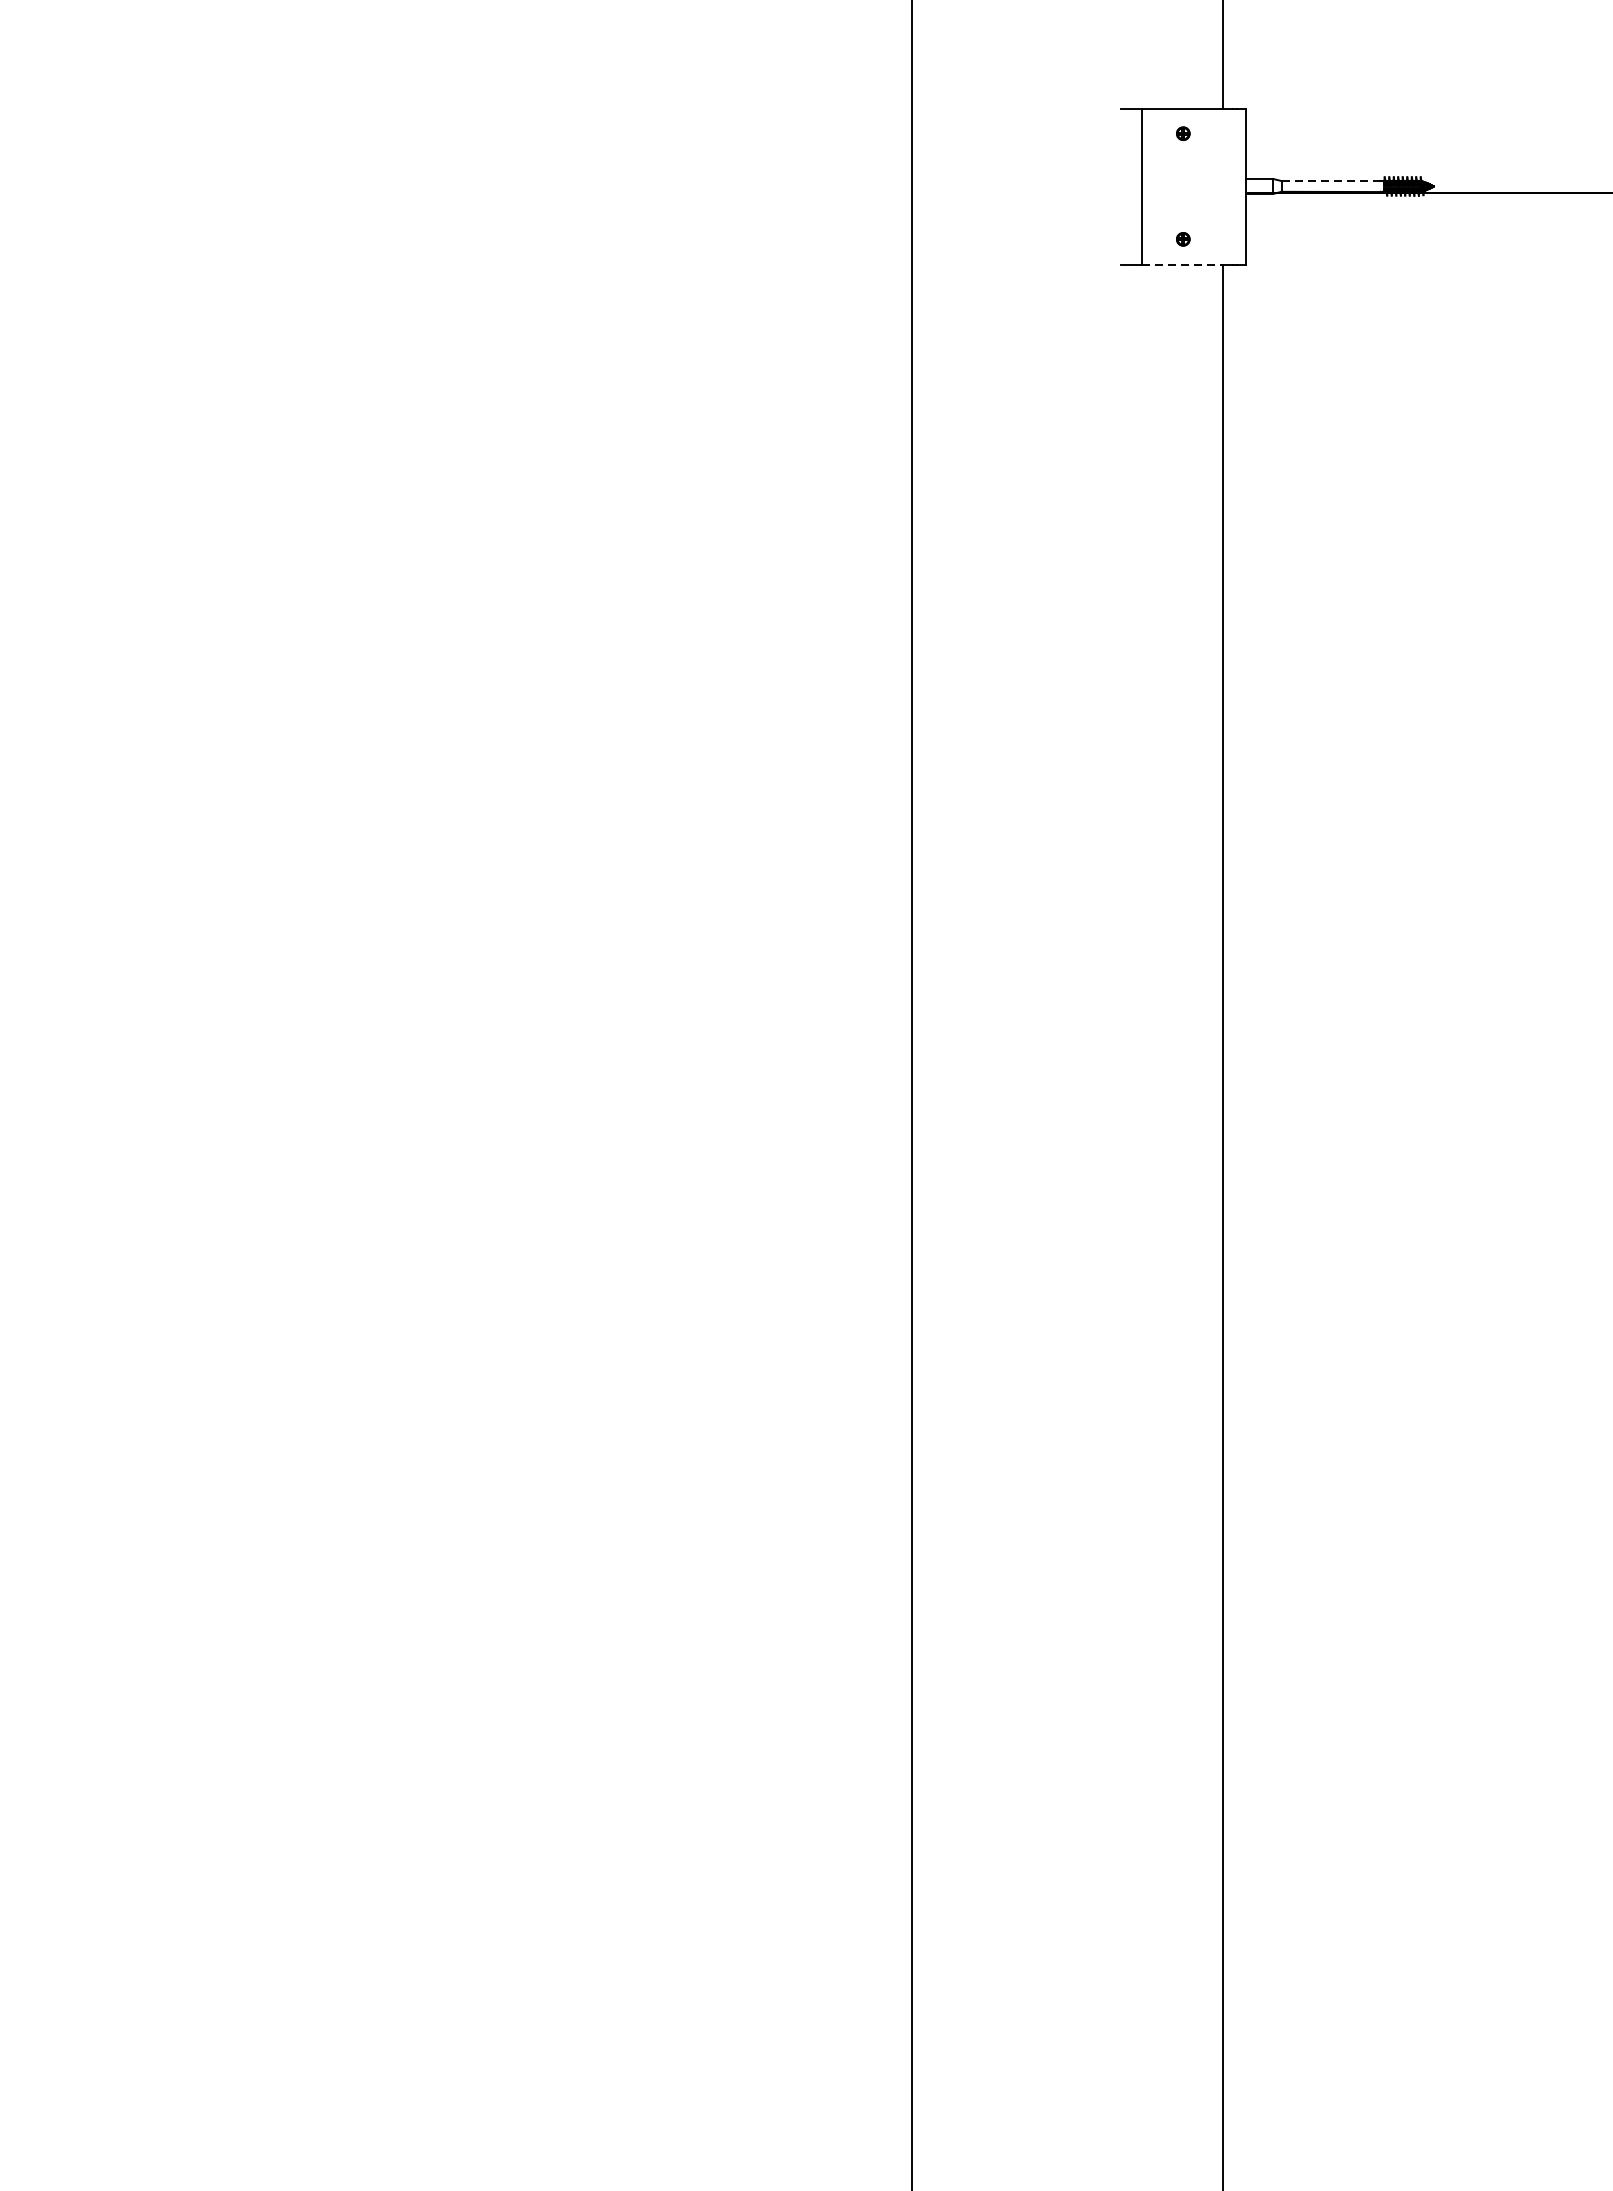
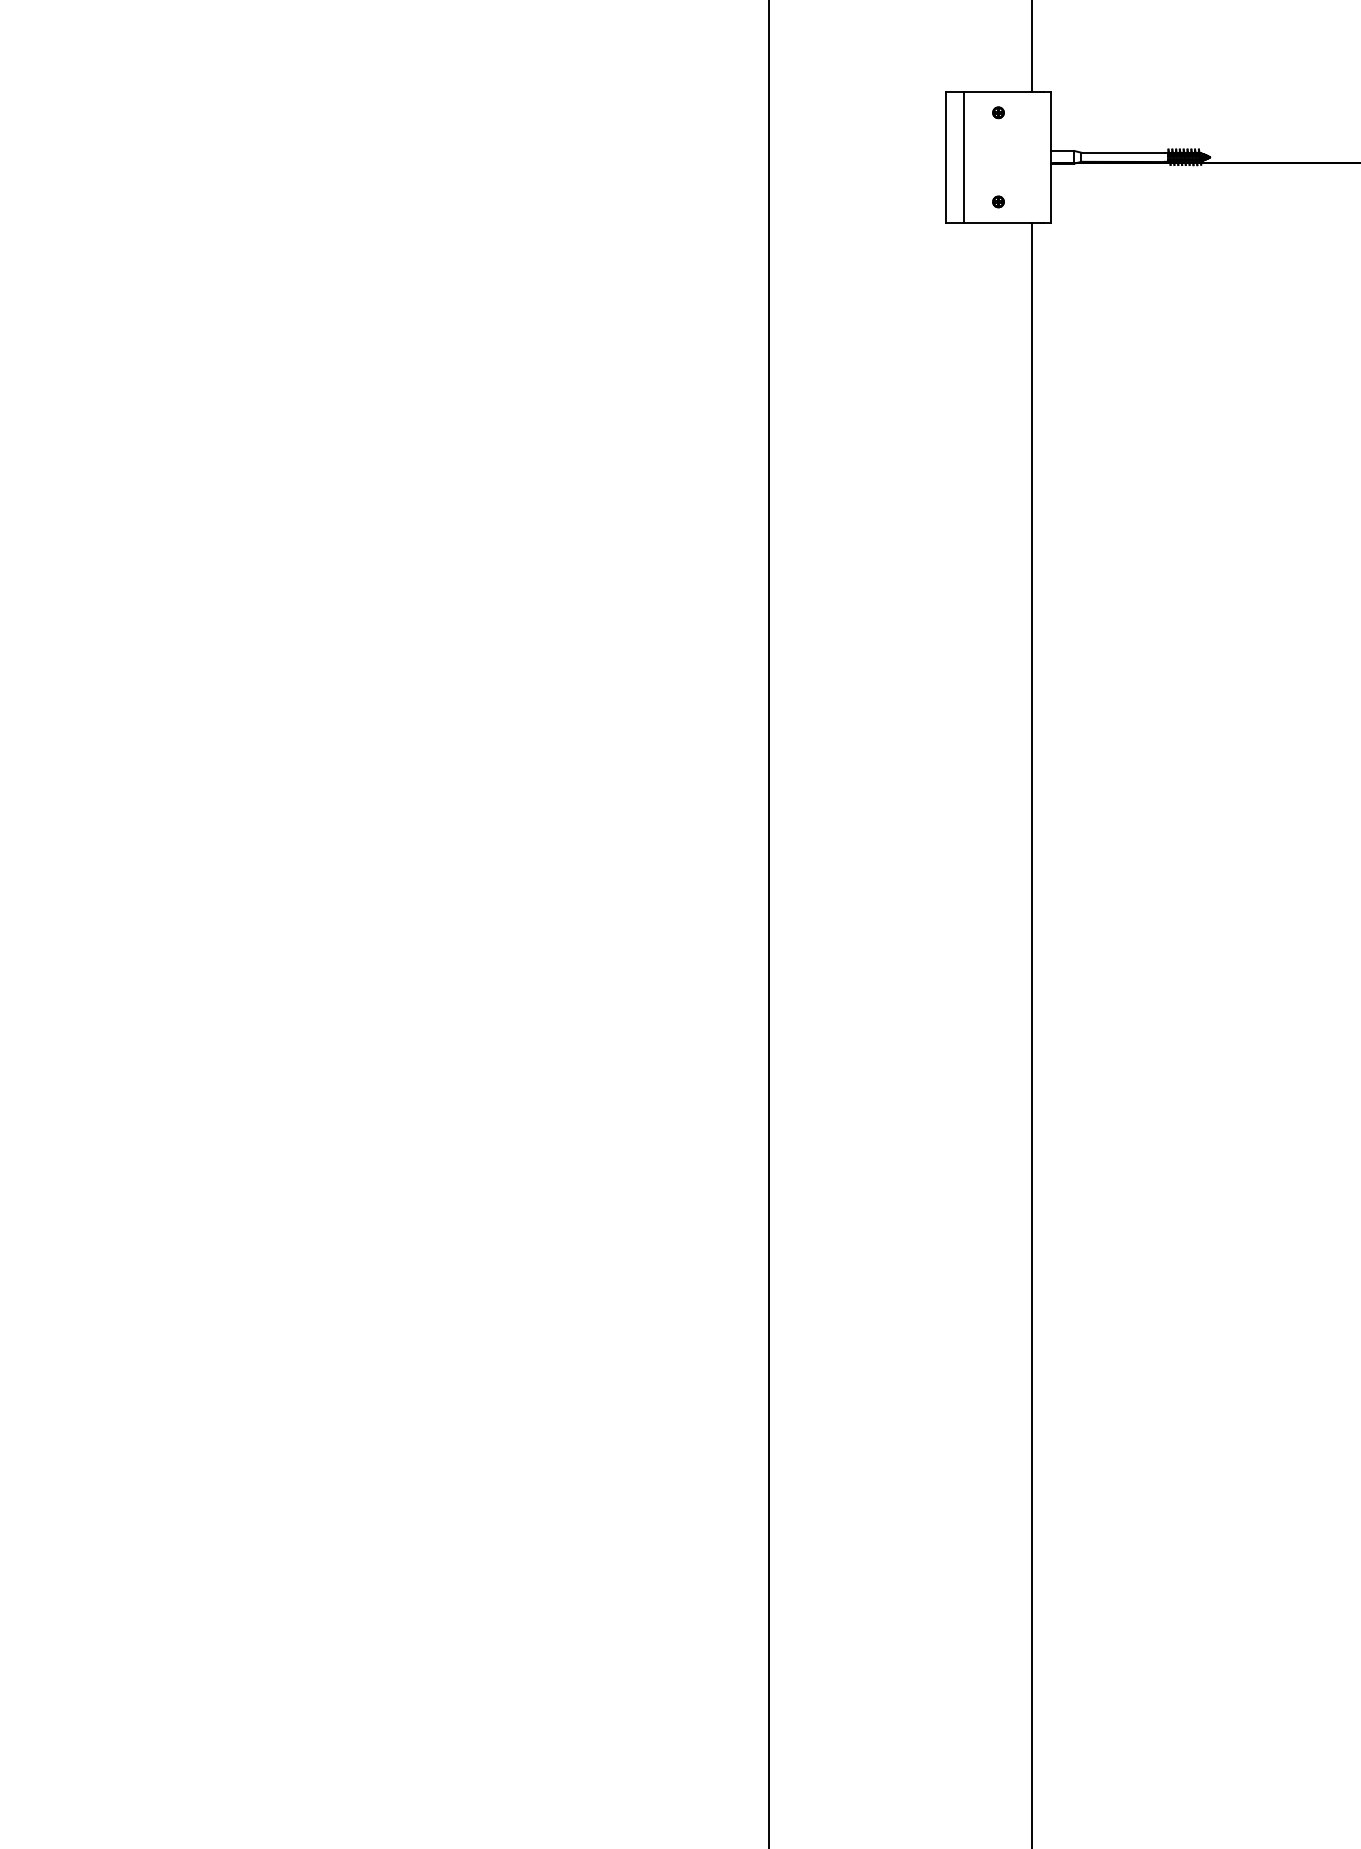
line: (1331, 180) -> (1123, 152), dashed -> solid
line: (1121, 186) -> (946, 157), added
line: (1182, 264) -> (997, 223), dashed -> solid

